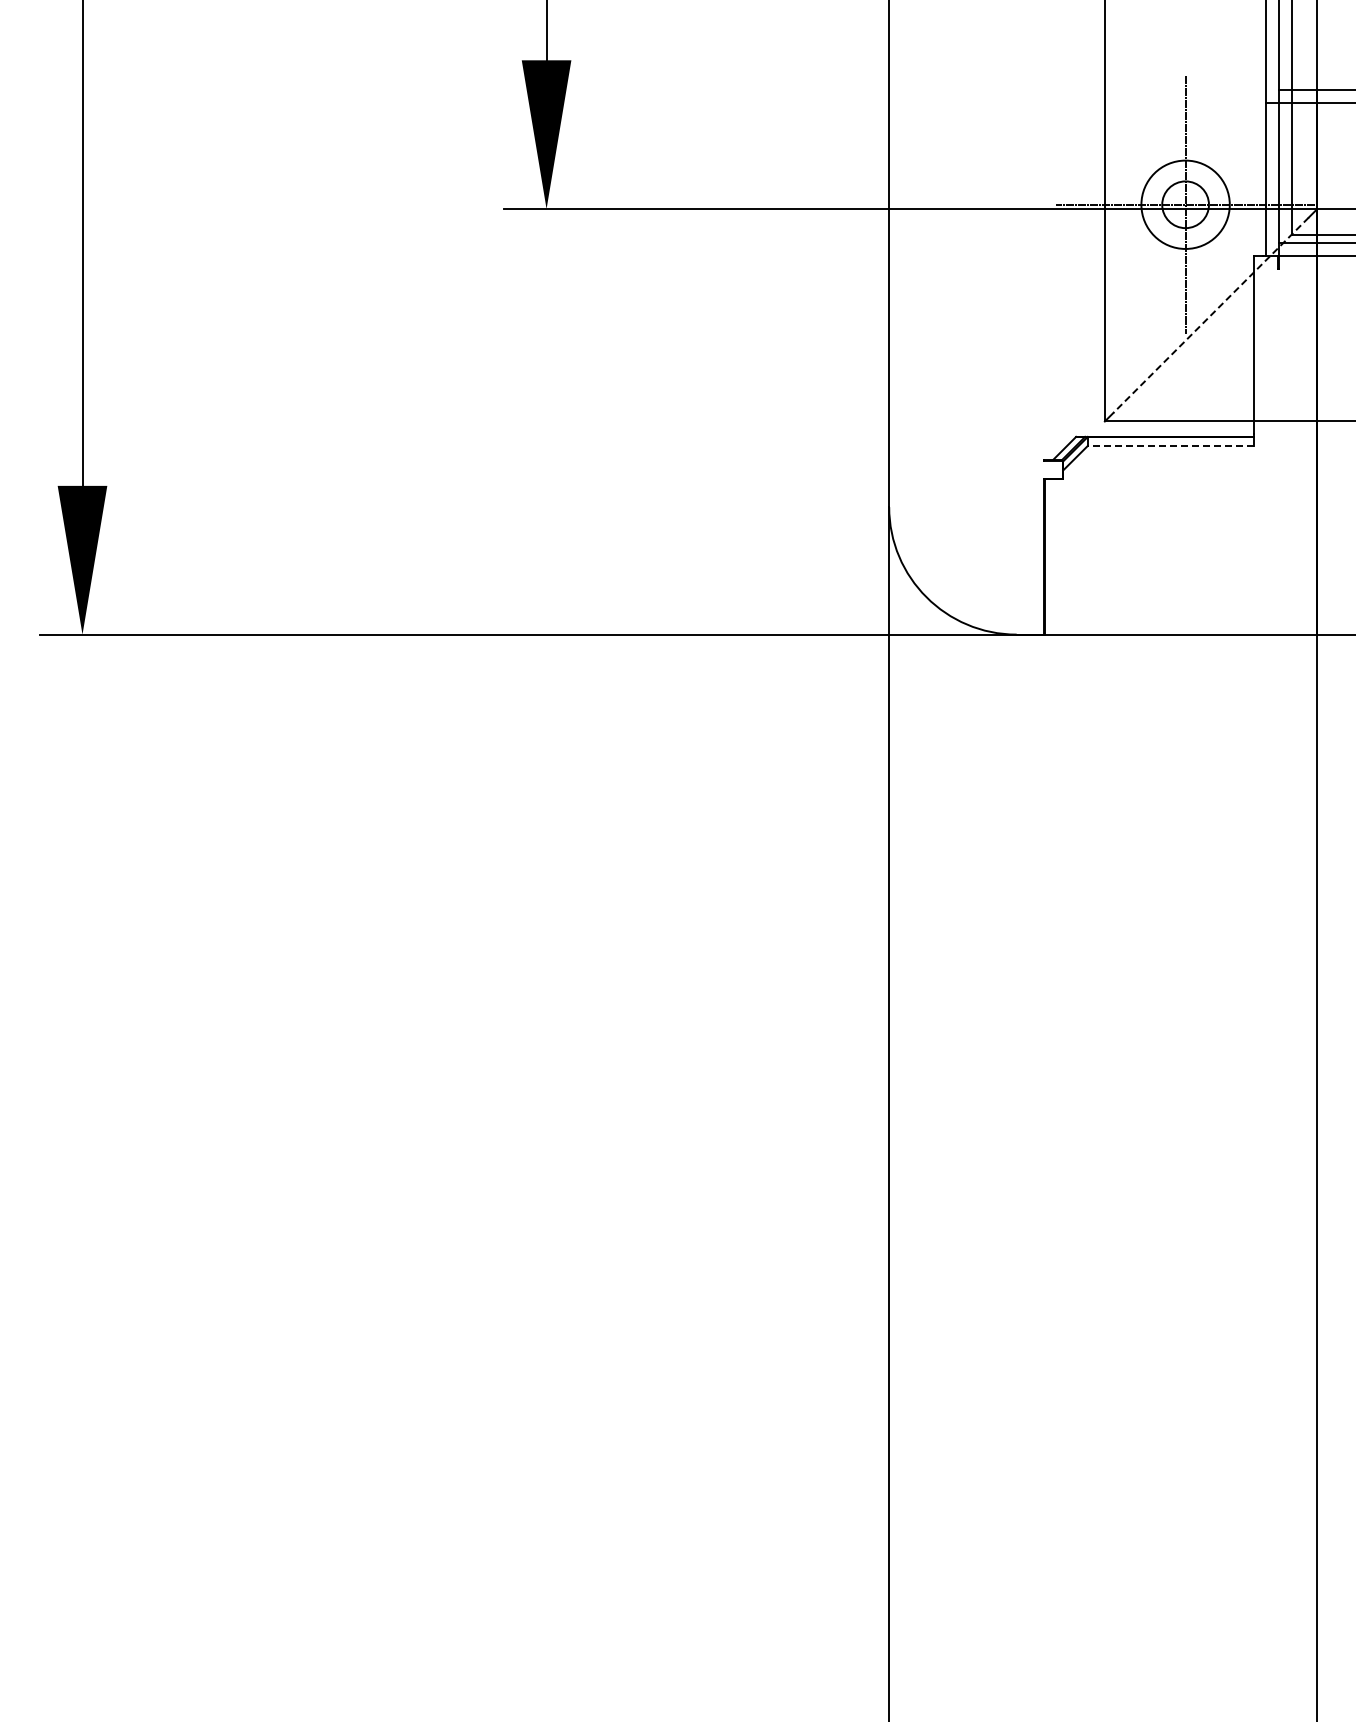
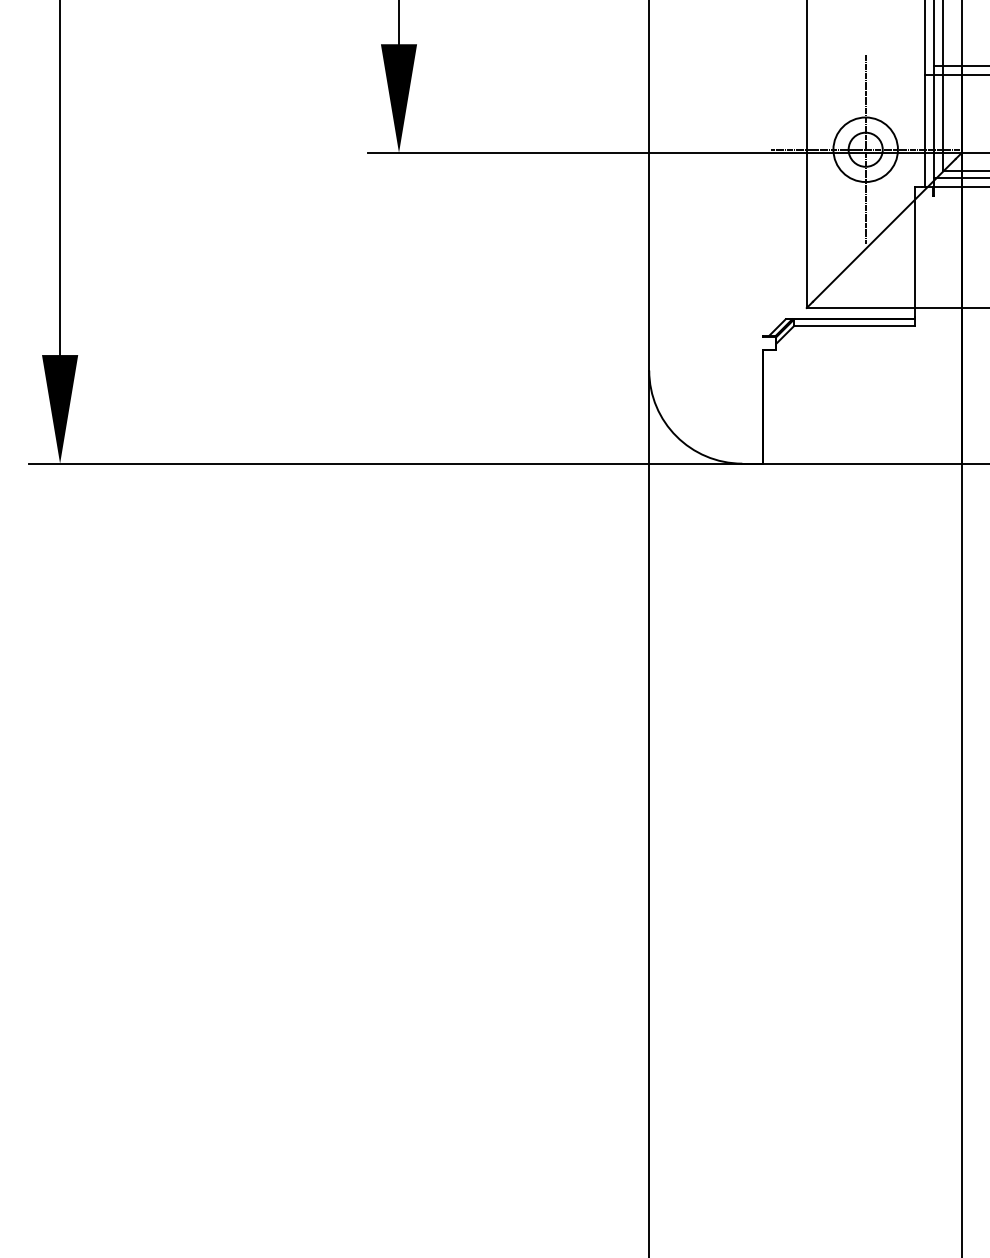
line: (1210, 315) -> (883, 230), dashed -> solid
line: (1170, 445) -> (854, 325), dashed -> solid

